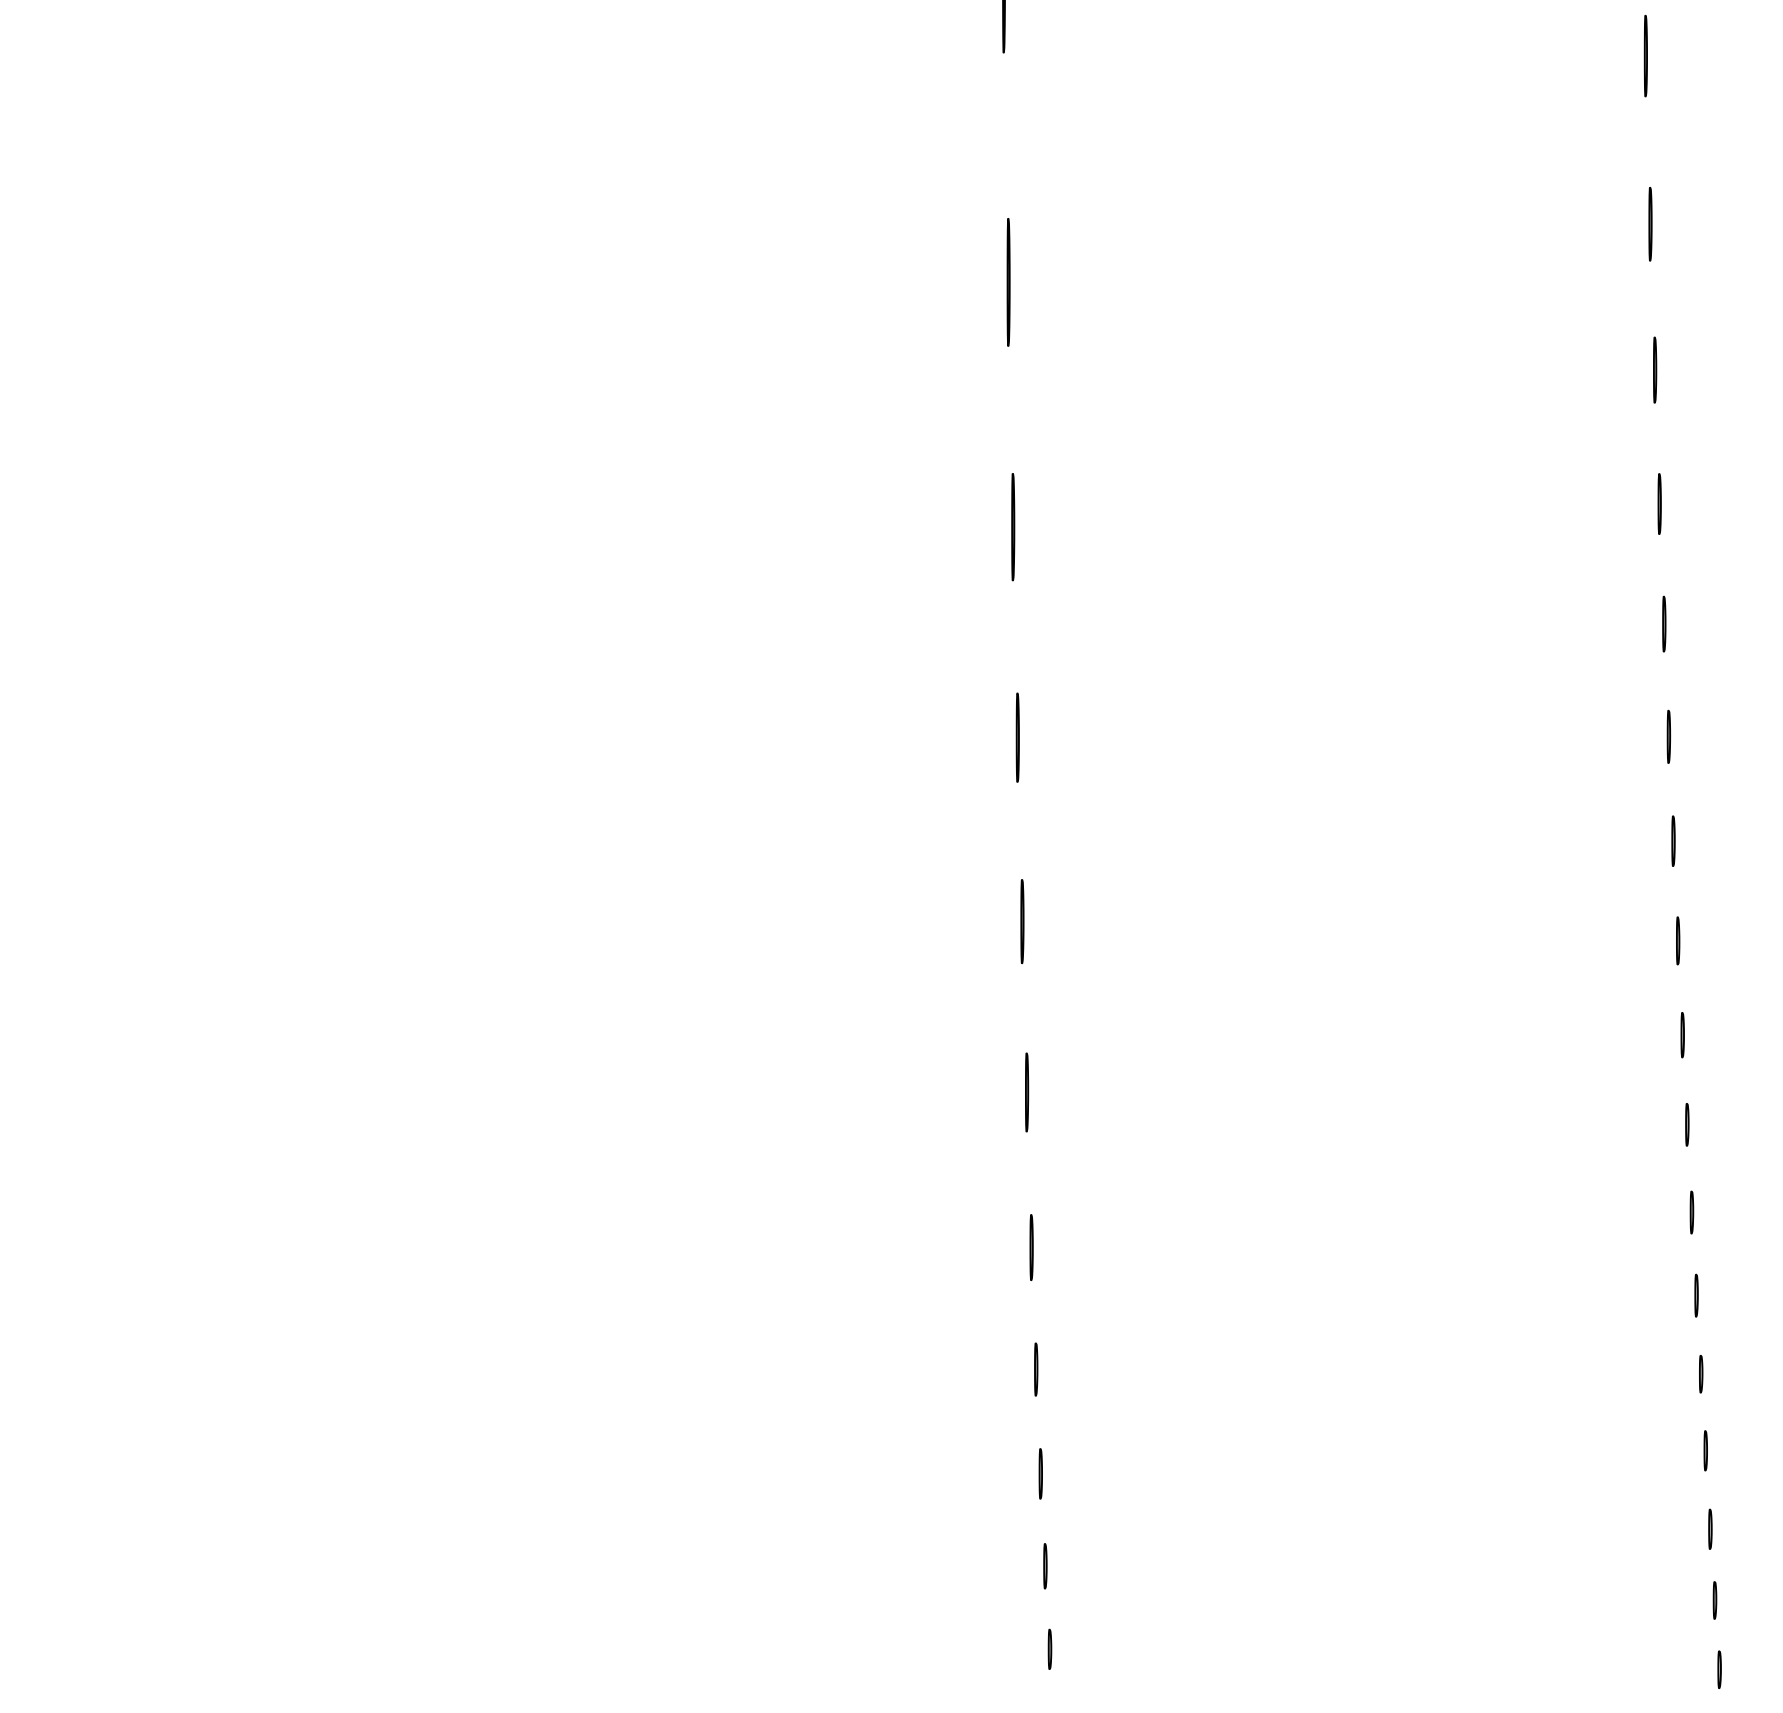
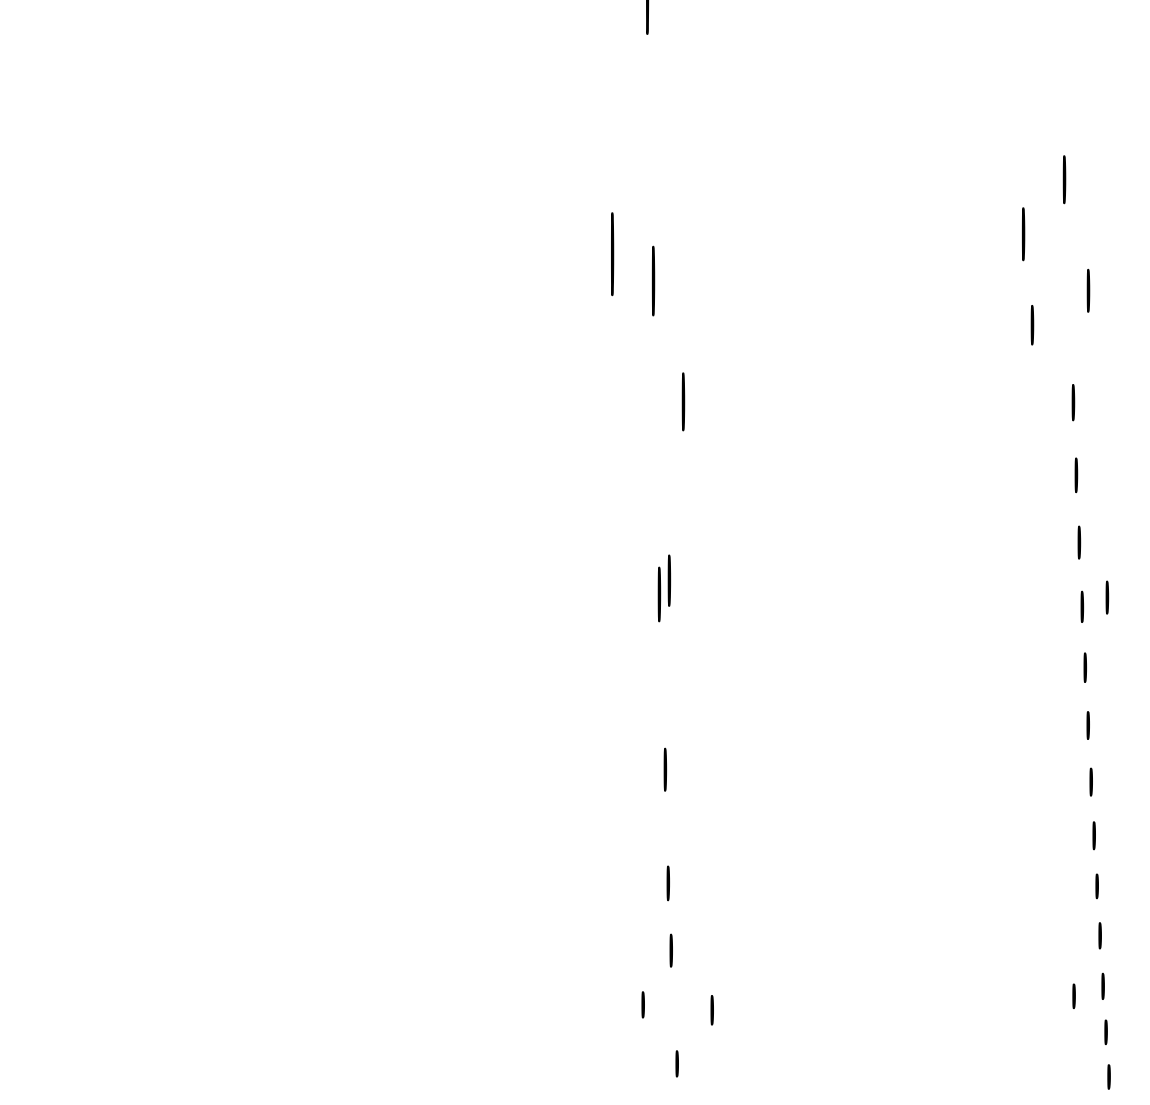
line: (1645, 56) -> (1023, 234), moved
line: (1650, 223) -> (1064, 179), moved
line: (1008, 282) -> (612, 254), moved
line: (1655, 369) -> (1088, 290), moved
line: (1659, 504) -> (1032, 325), moved
line: (1013, 526) -> (653, 280), moved
line: (1017, 737) -> (683, 401), moved
line: (1717, 926) -> (1107, 597), added
line: (1025, 1092) -> (668, 580), moved
line: (1030, 1247) -> (664, 769), moved
line: (1664, 1543) -> (1073, 995), added
line: (996, 1557) -> (642, 1004), added
line: (1044, 1566) -> (711, 1010), moved

